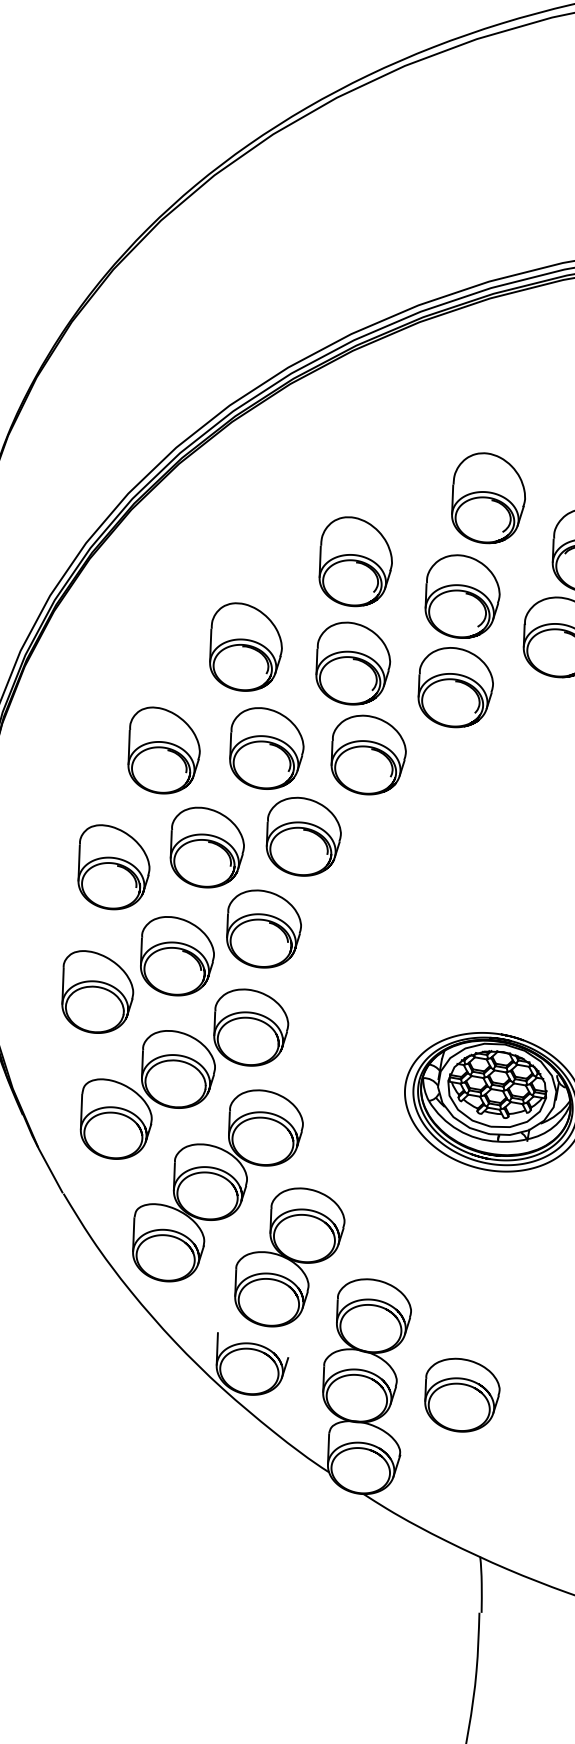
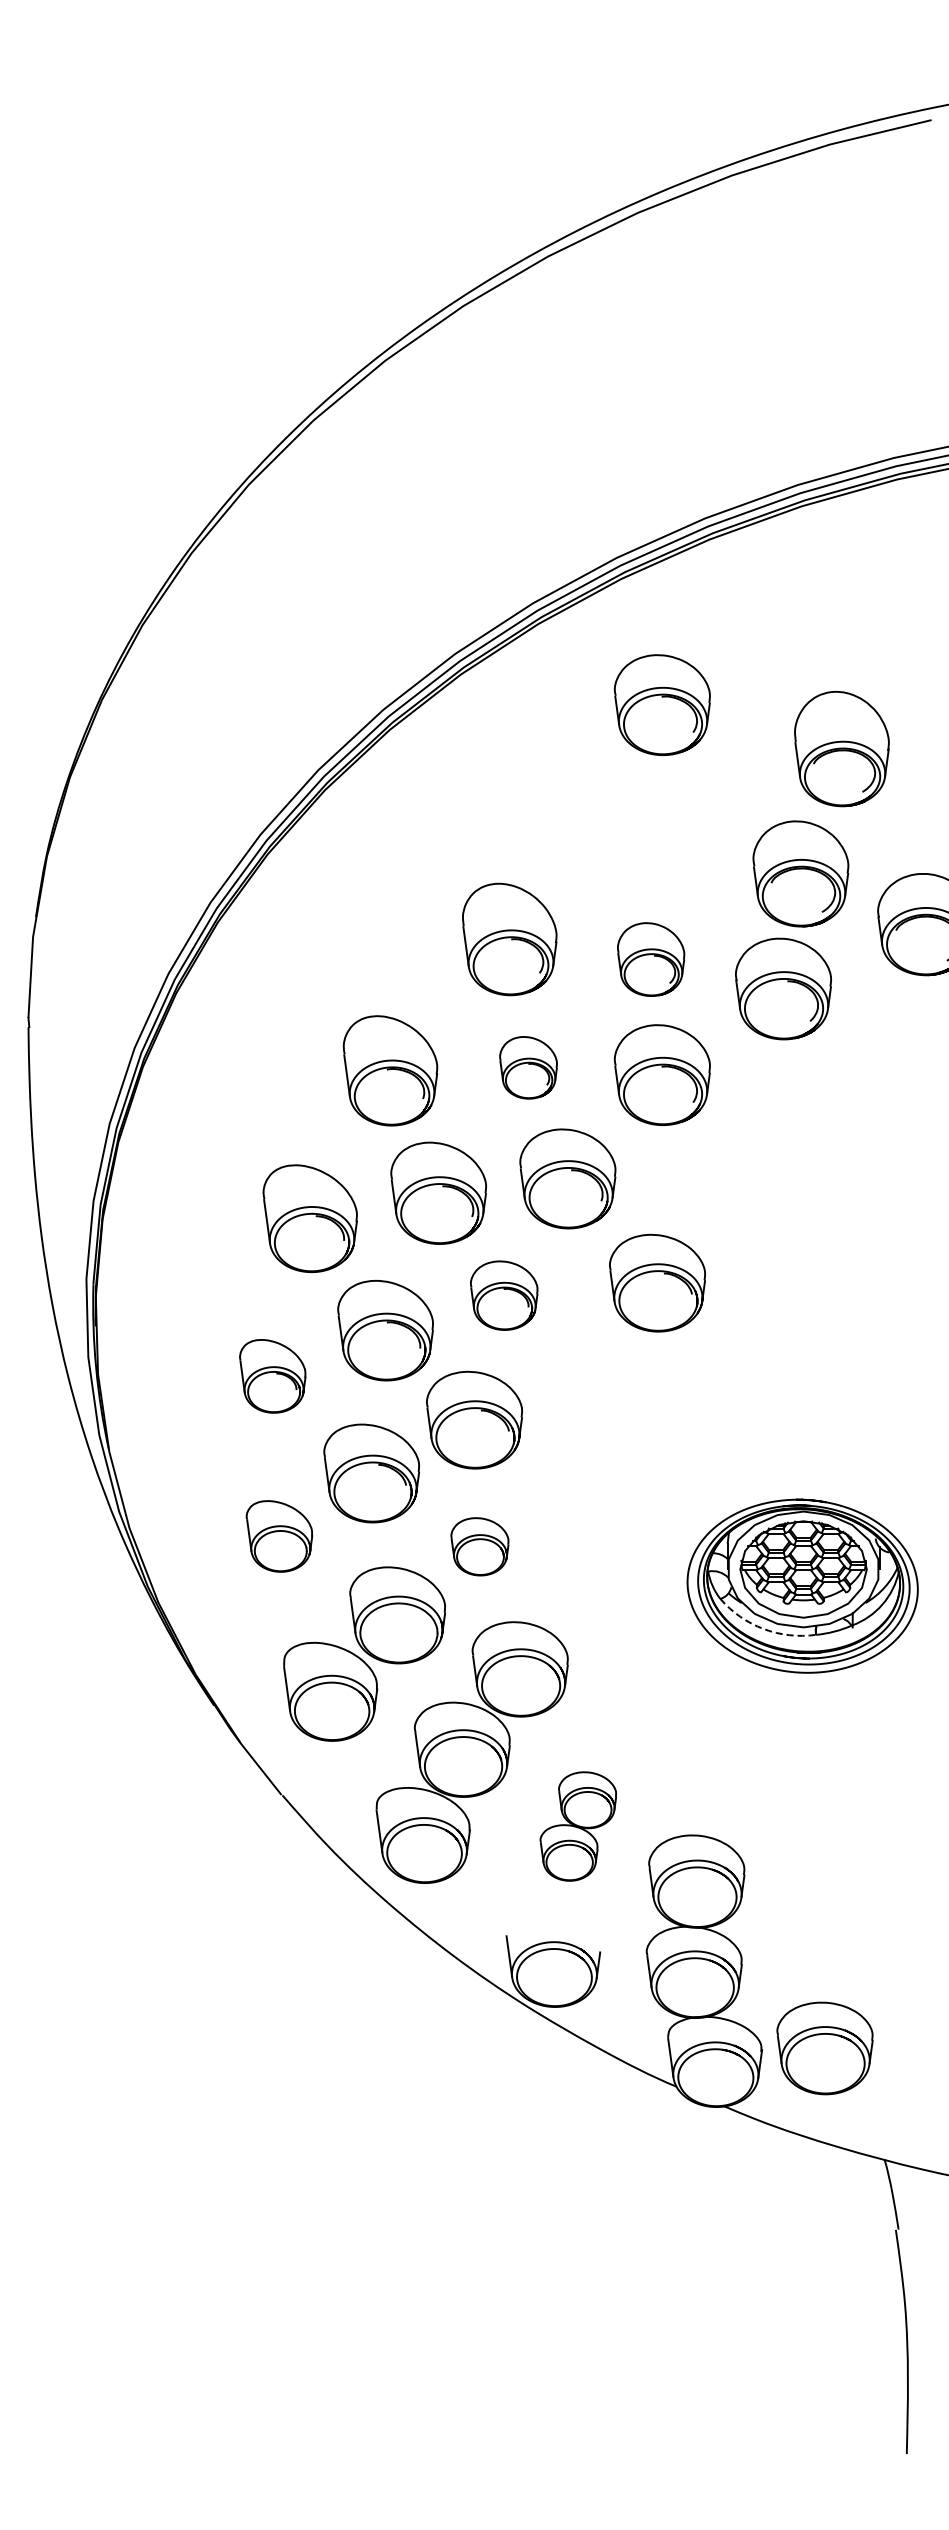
part: (504, 401) -> (661, 704), added
part: (487, 498) -> (662, 830), removed
part: (461, 596) -> (650, 959), size x0.7
part: (352, 663) -> (528, 1067), size x0.6
part: (302, 836) -> (503, 1295), size x0.7
part: (422, 847) -> (657, 1282), added
part: (112, 868) -> (272, 1376), size x0.7
part: (96, 993) -> (279, 1536), size x0.7
part: (249, 1027) -> (479, 1546), size x0.6
arc: (458, 1130) -> (763, 1629), solid -> dashed
part: (288, 1257) -> (578, 1826), size x0.6
part: (460, 1395) -> (824, 2048), moved

